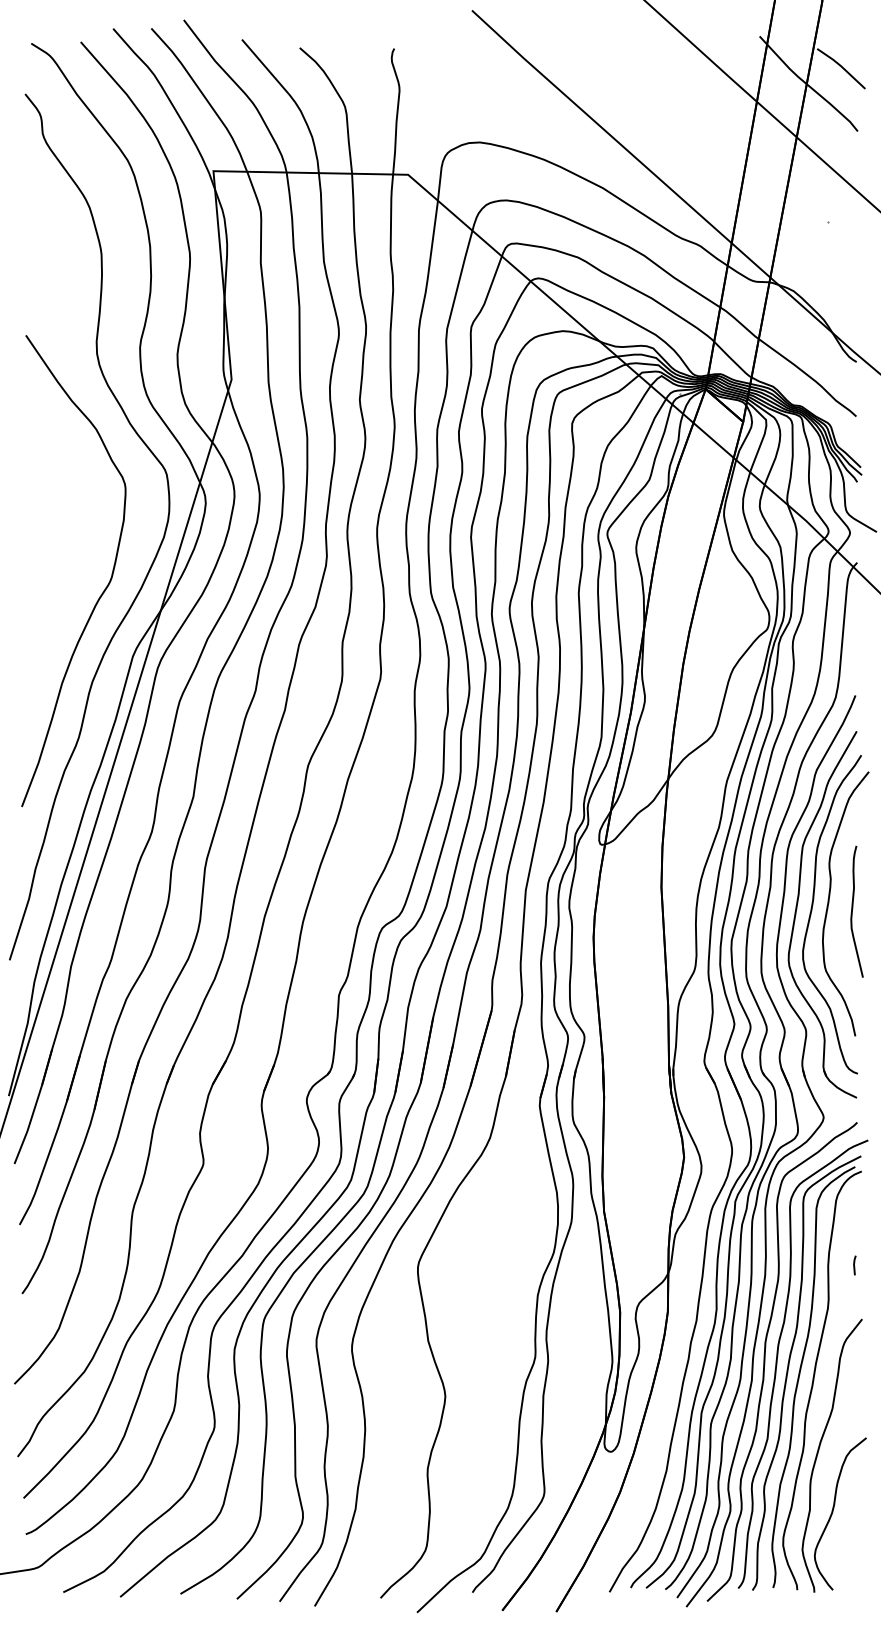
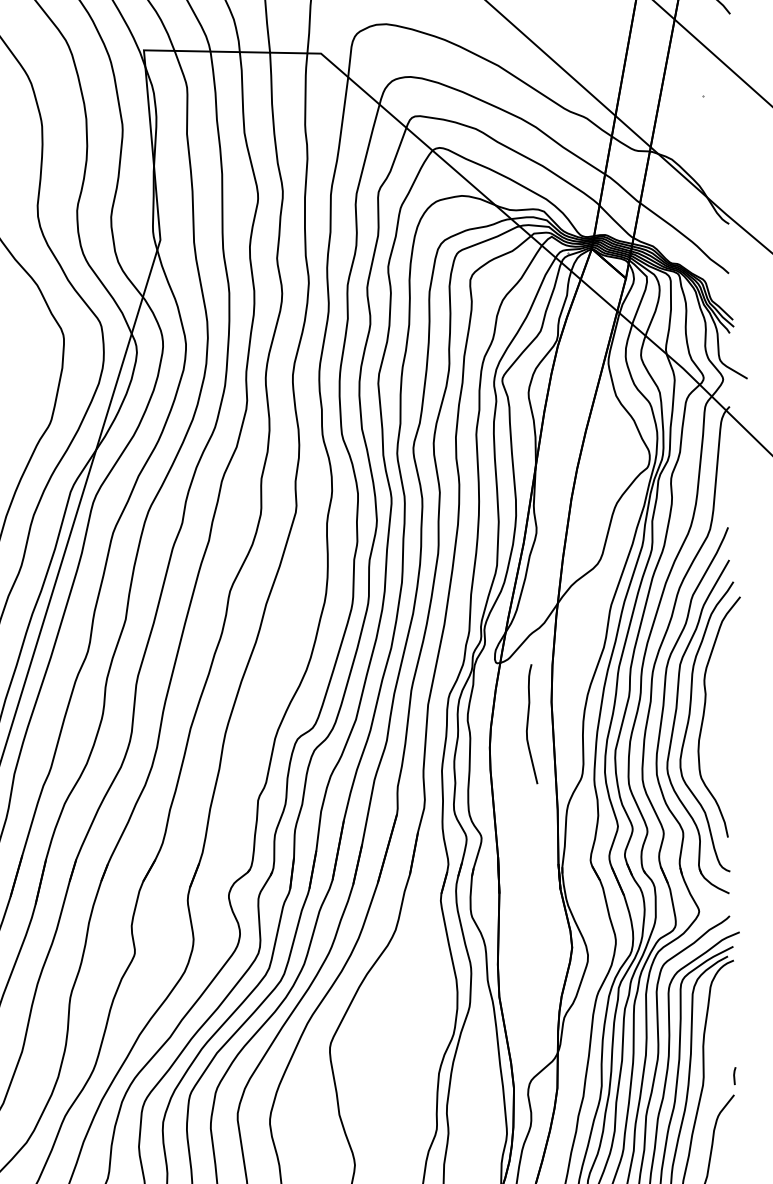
curve: (852, 911) -> (527, 723), moved
line: (854, 1265) -> (734, 1076), moved

